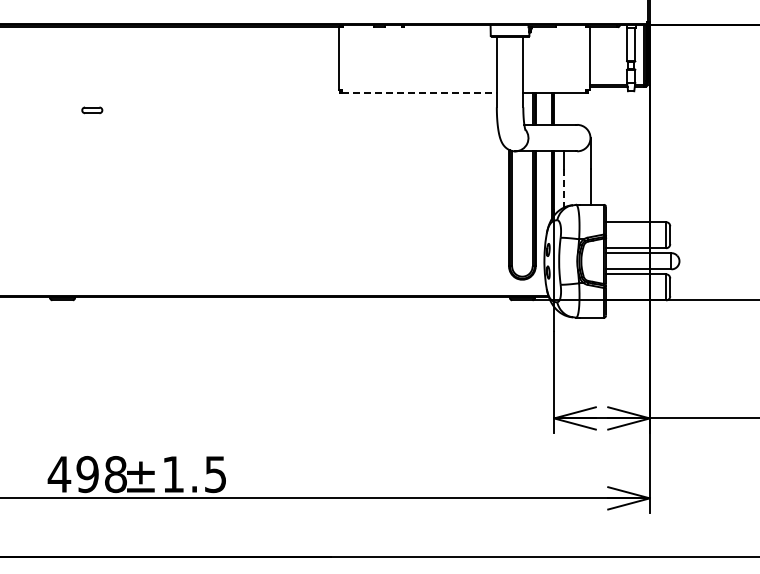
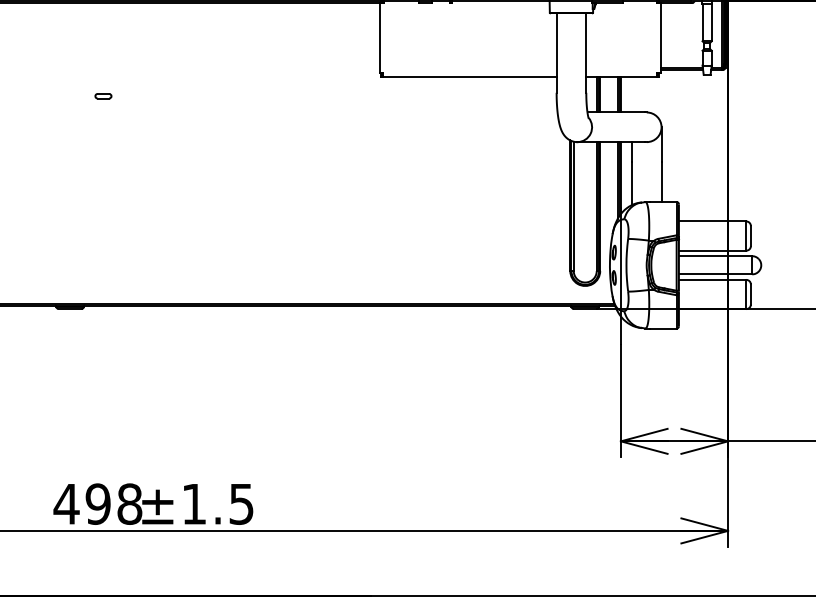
line: (420, 92) -> (471, 76), dashed -> solid
part: (92, 110) -> (103, 96), size x0.71
line: (564, 188) -> (632, 183), dashed -> solid

